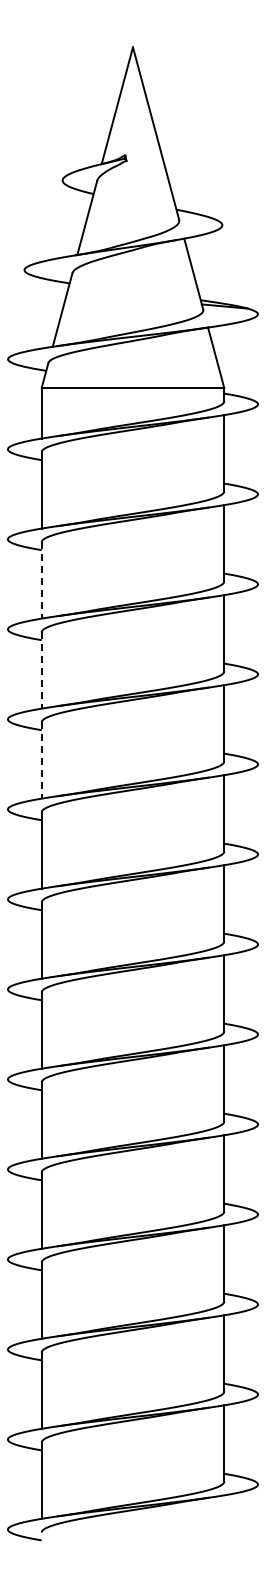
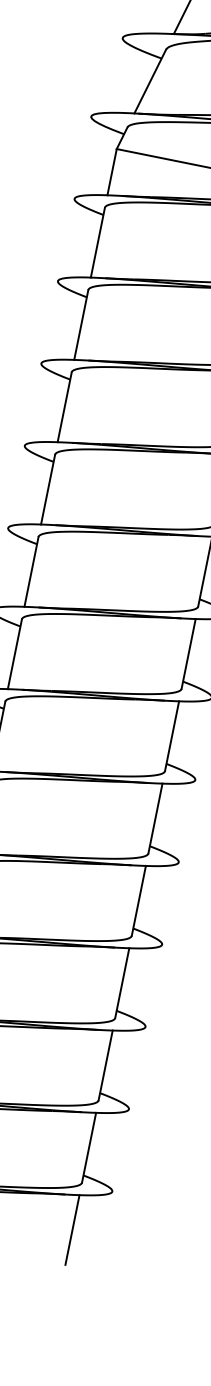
line: (41, 580) -> (81, 325), dashed -> solid
line: (41, 671) -> (64, 408), dashed -> solid
line: (41, 761) -> (47, 490), dashed -> solid
line: (224, 1533) -> (72, 1230), added

